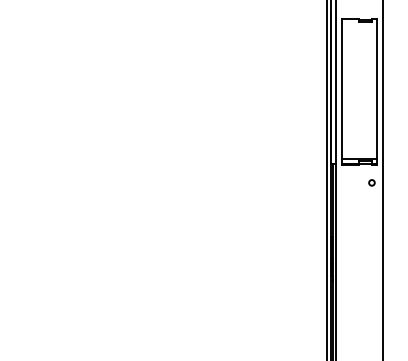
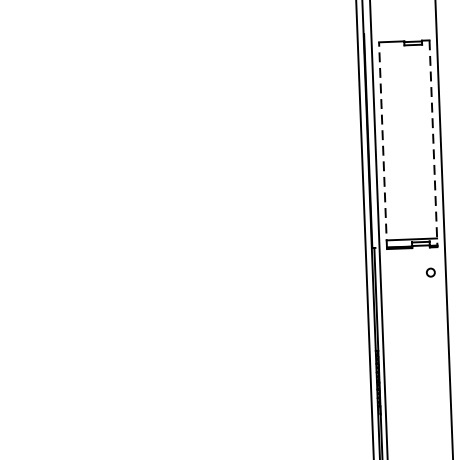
line: (341, 91) -> (382, 144), solid -> dashed
line: (377, 92) -> (433, 144), solid -> dashed

